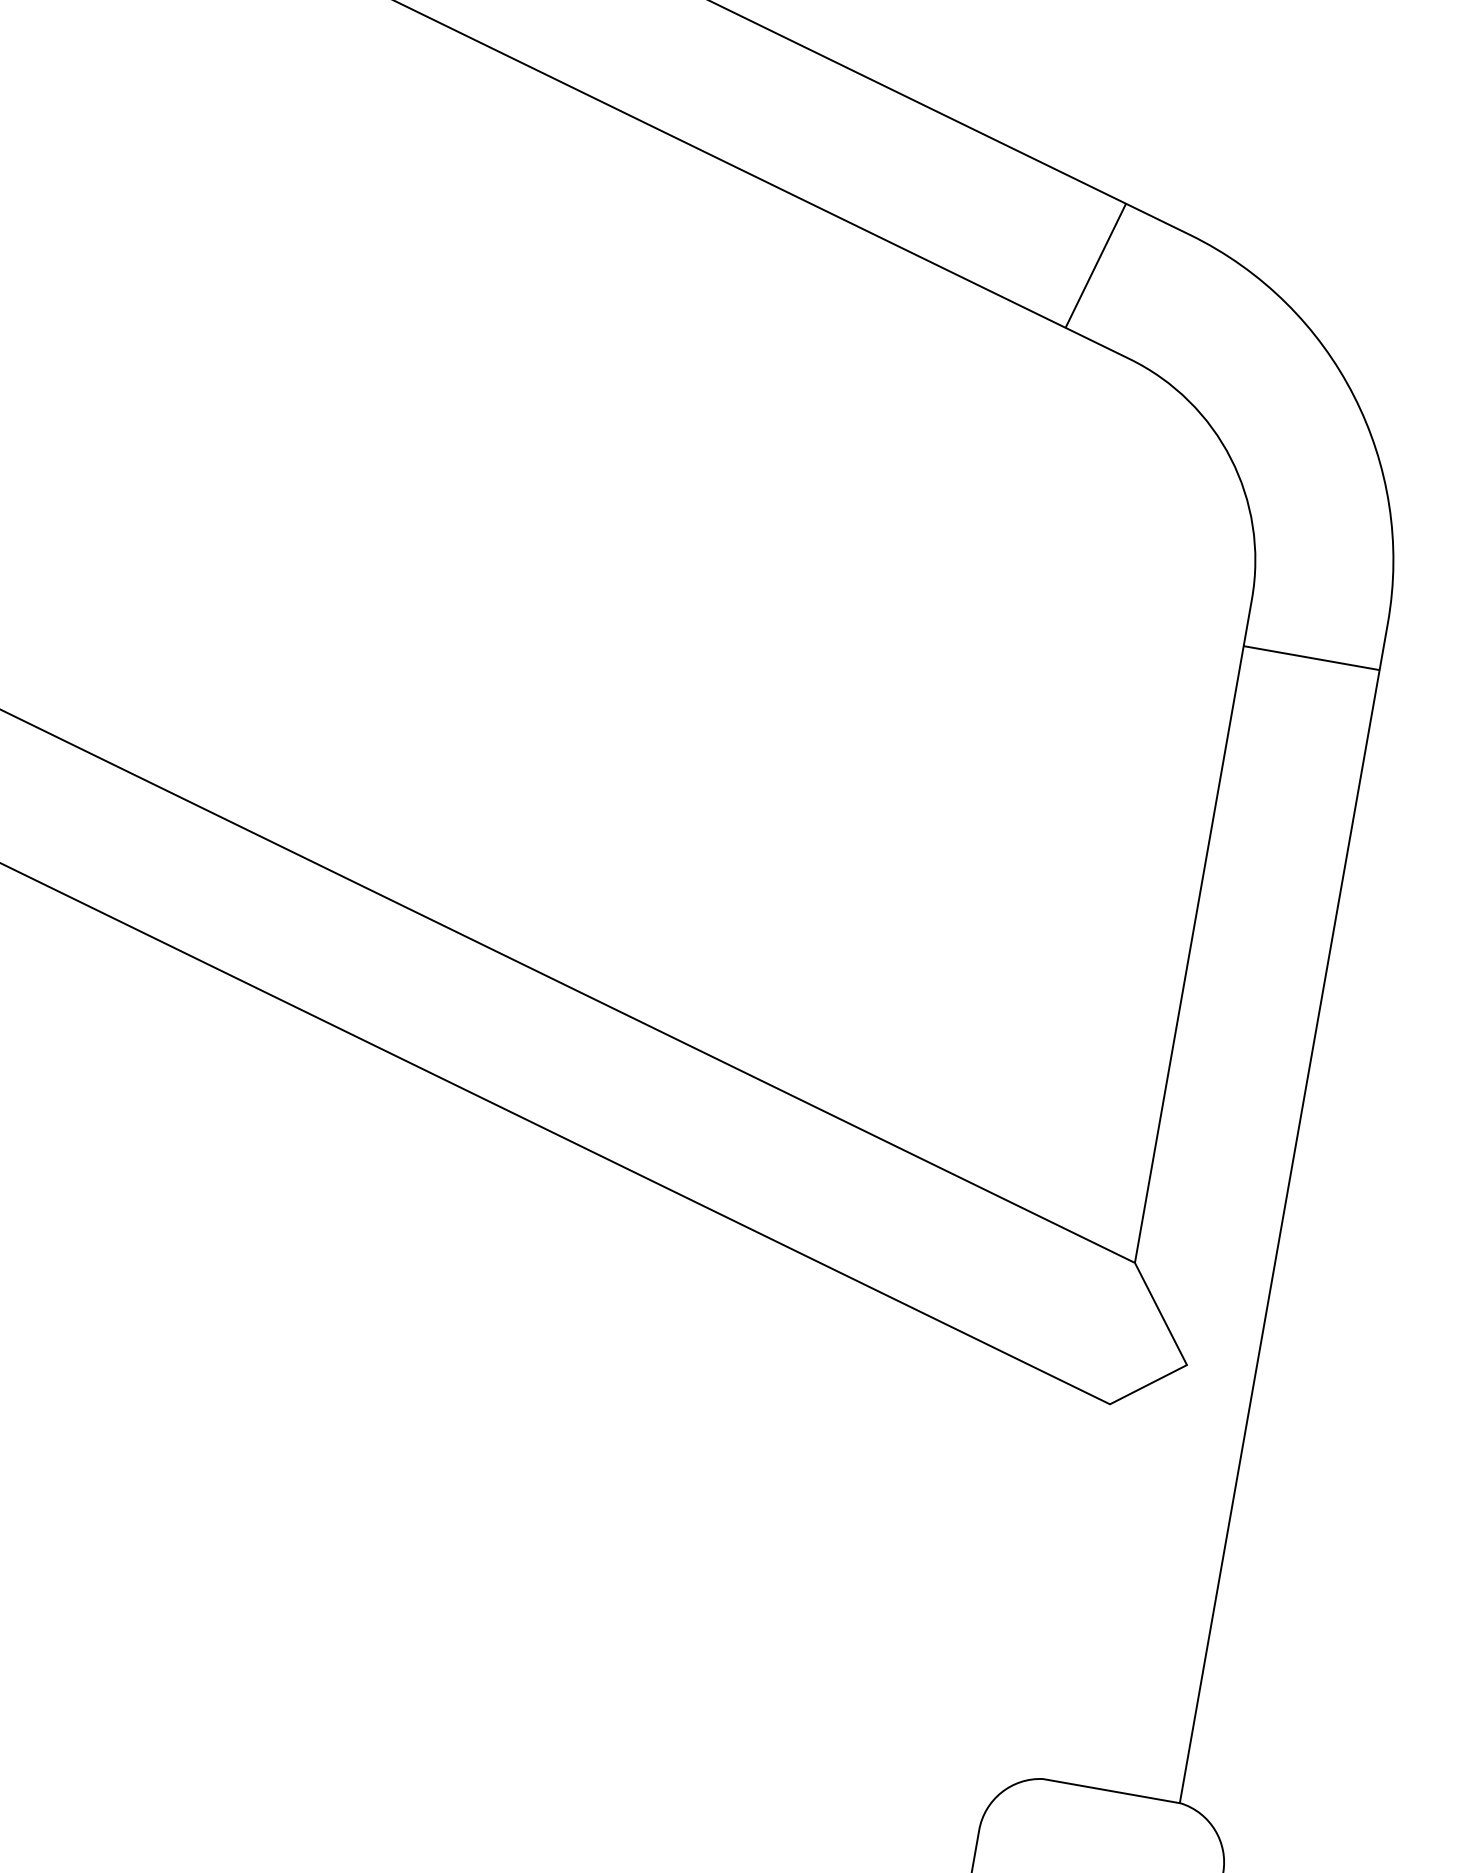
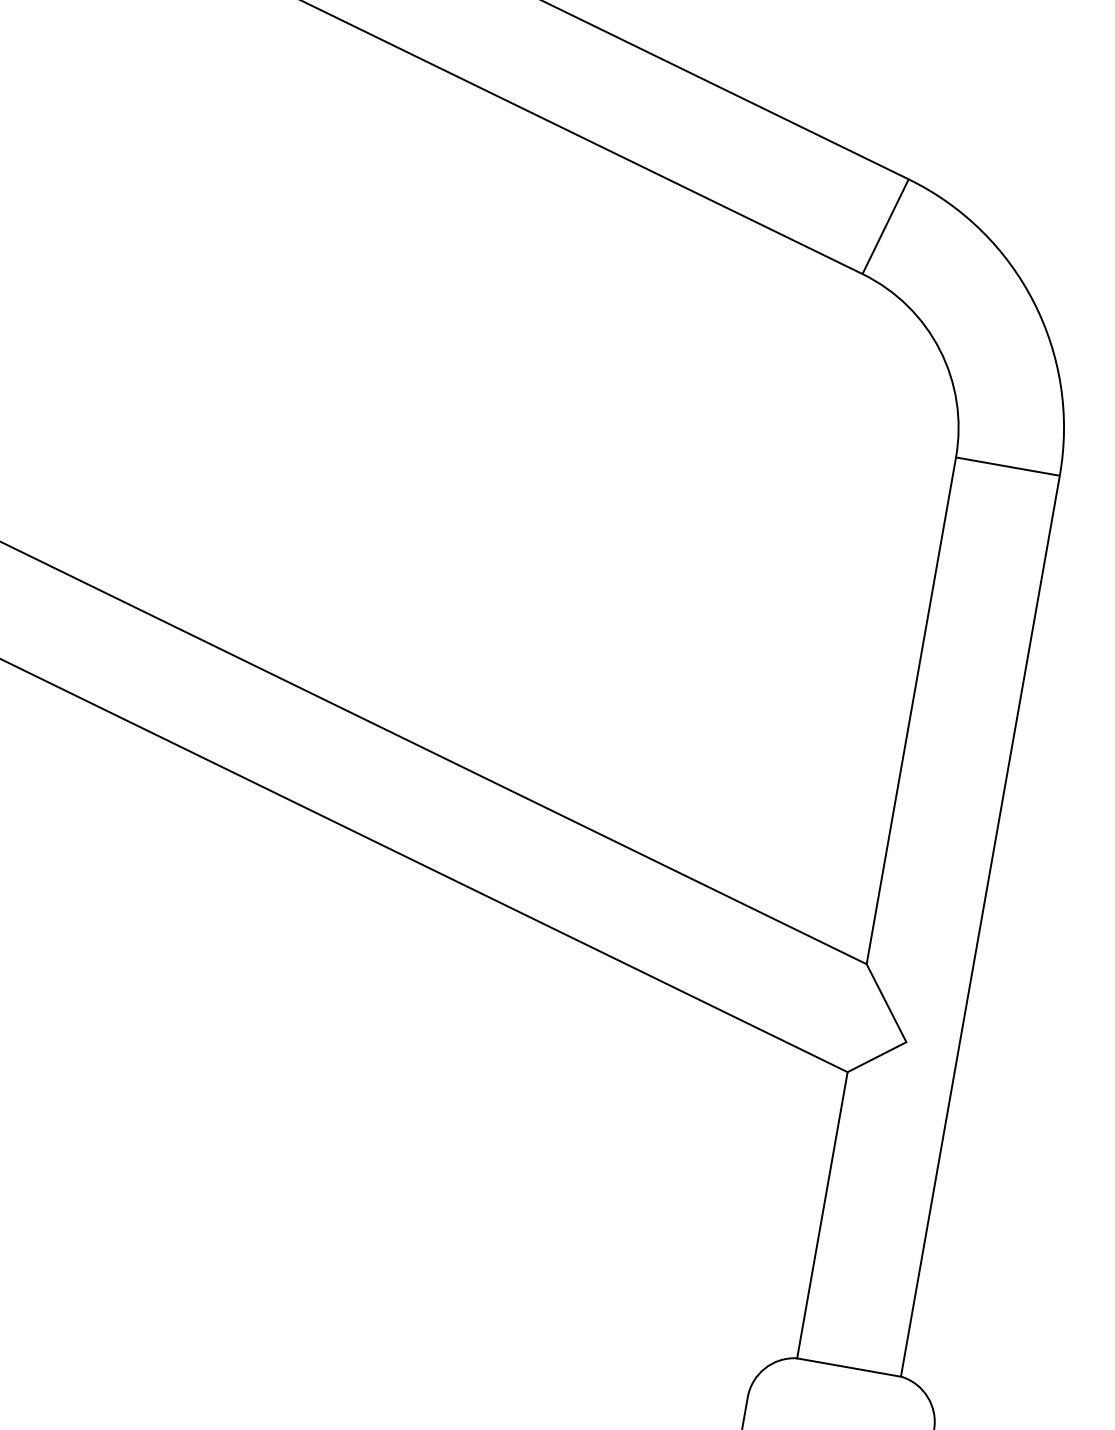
line: (1095, 265) -> (885, 226), moved
line: (1311, 658) -> (1007, 466), moved
line: (1076, 1591) -> (822, 1215), added

